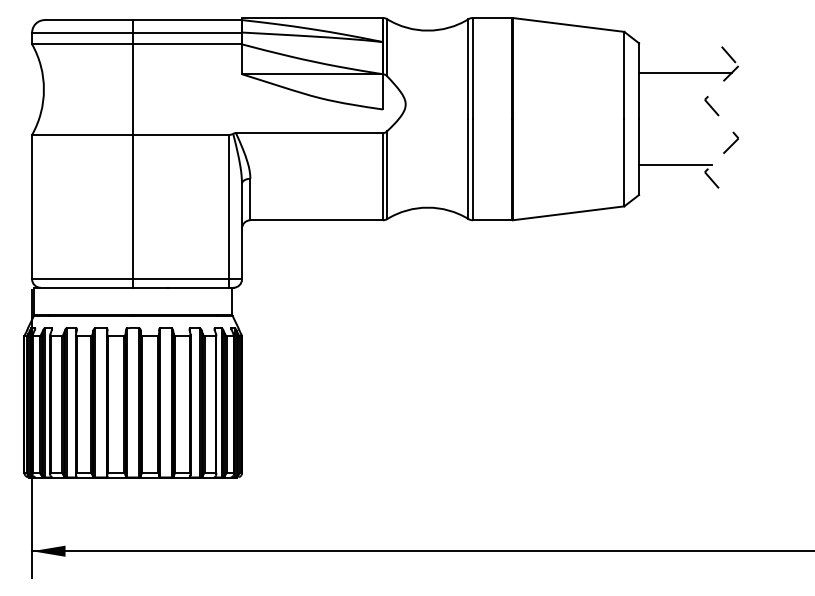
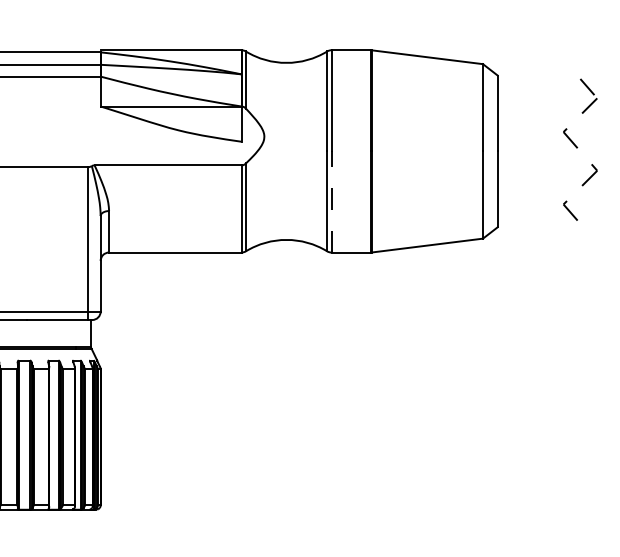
line: (685, 73) -> (544, 105), removed
line: (675, 165) -> (534, 197), removed
line: (472, 169) -> (331, 201), solid -> dashed

